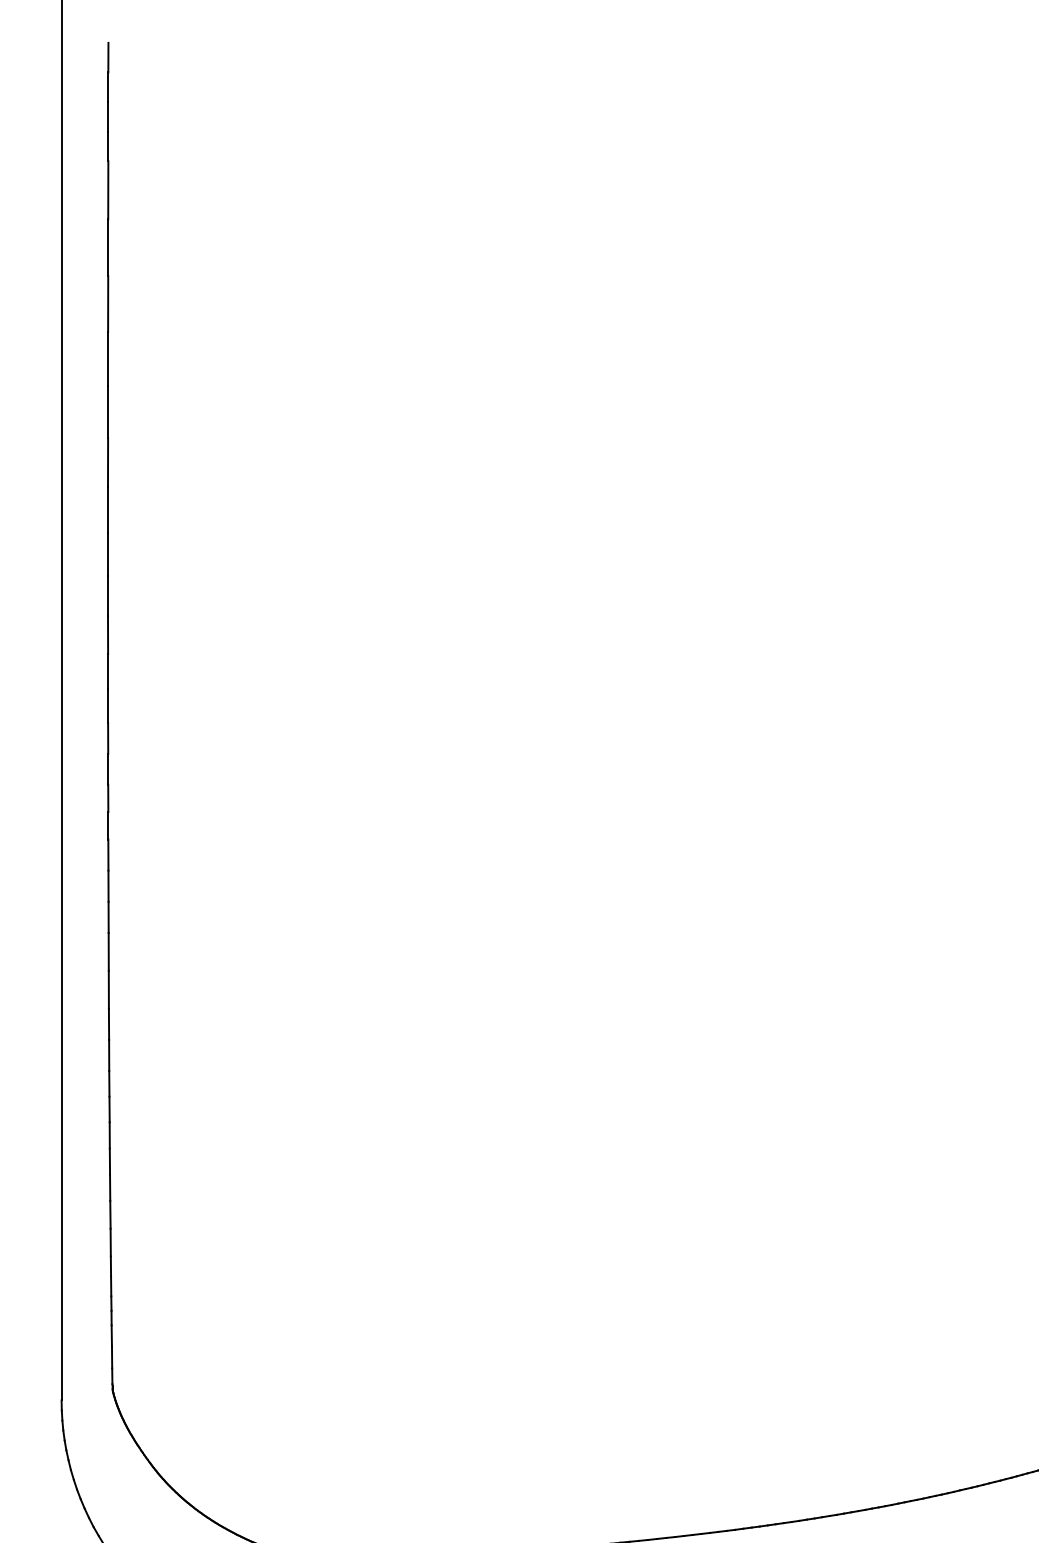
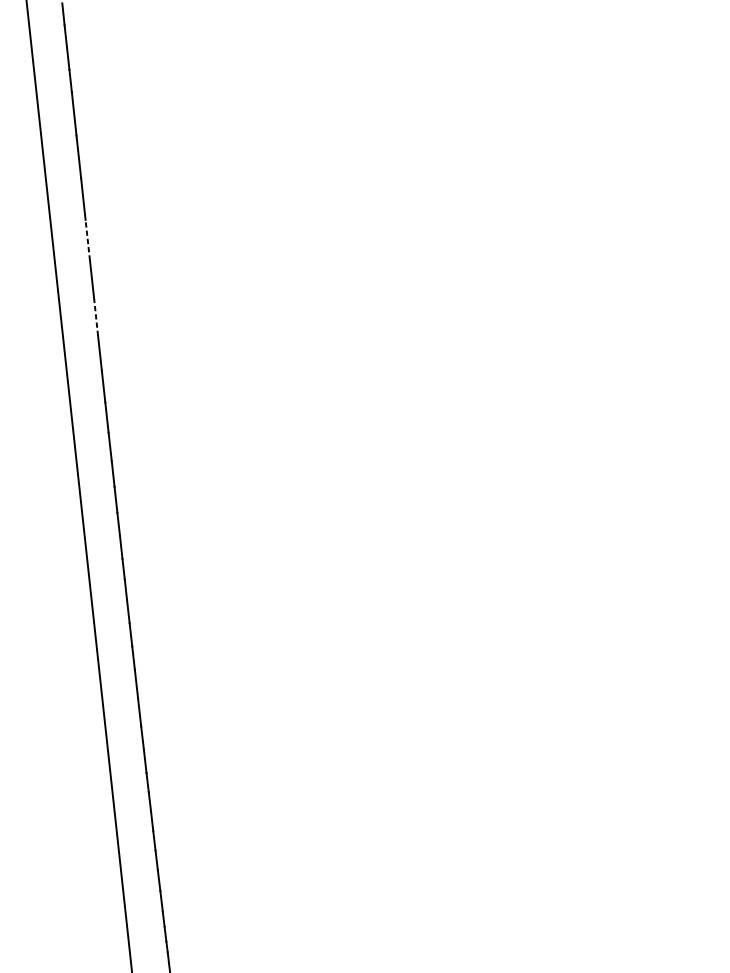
line: (108, 358) -> (88, 239), solid -> dashed
line: (108, 462) -> (96, 317), solid -> dashed

